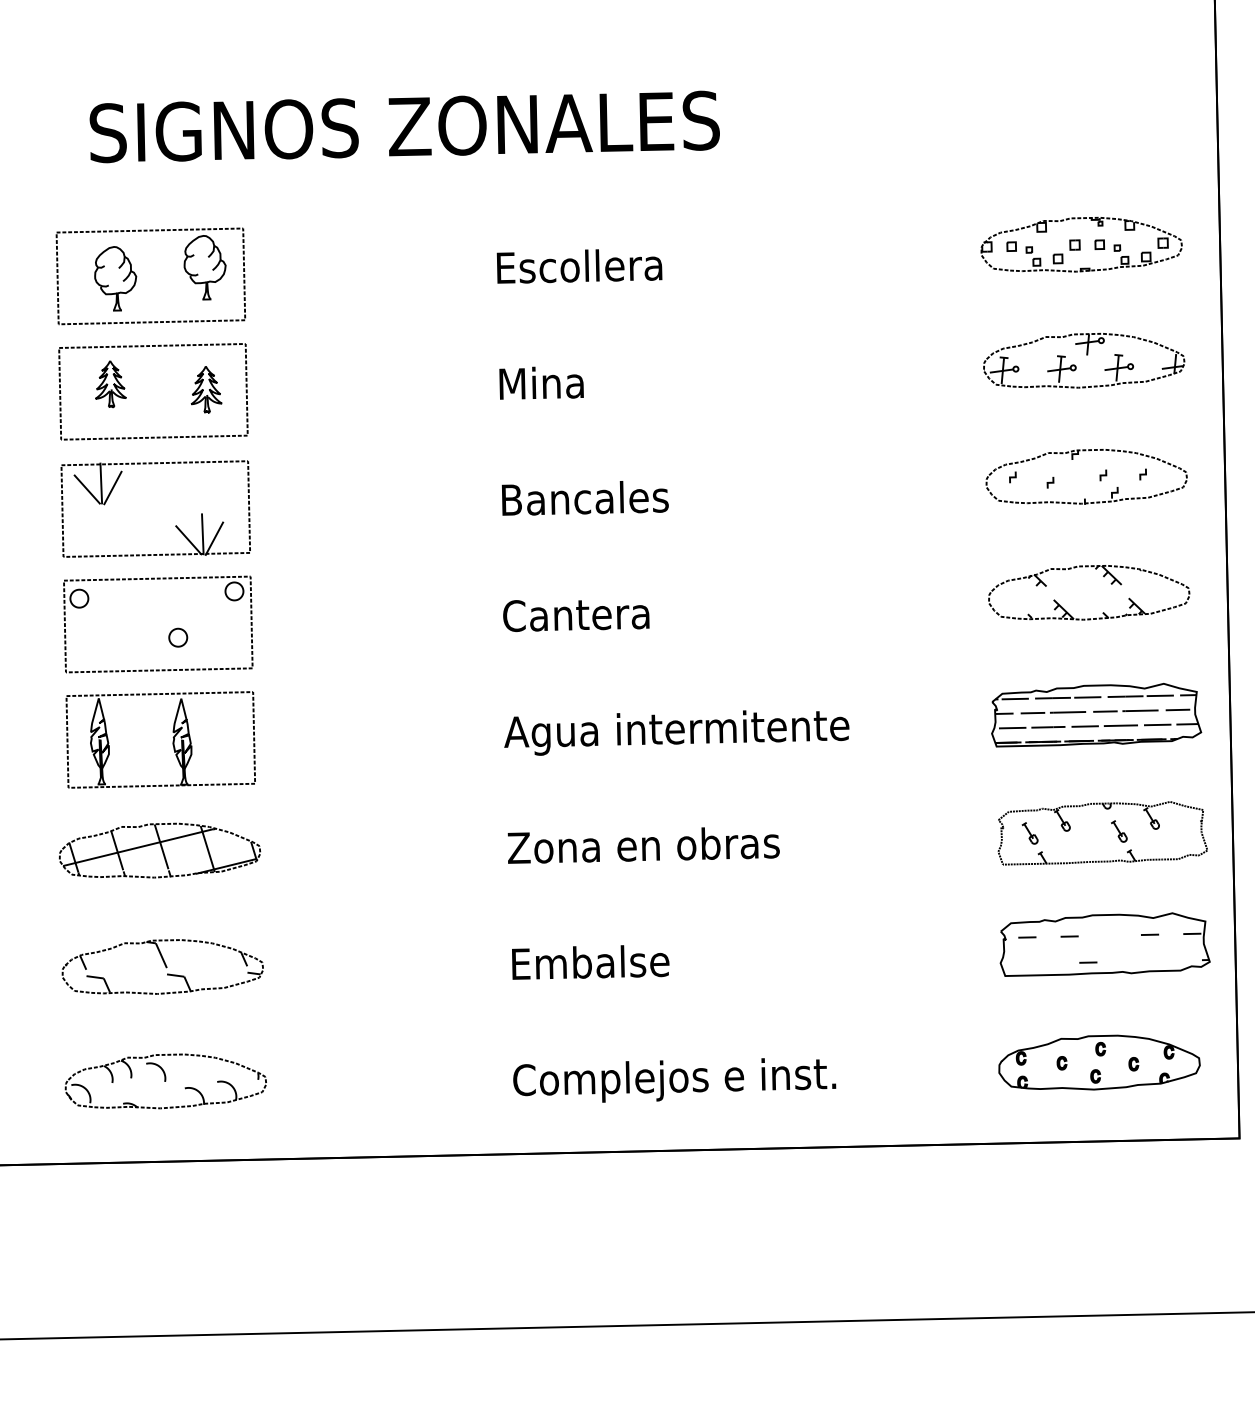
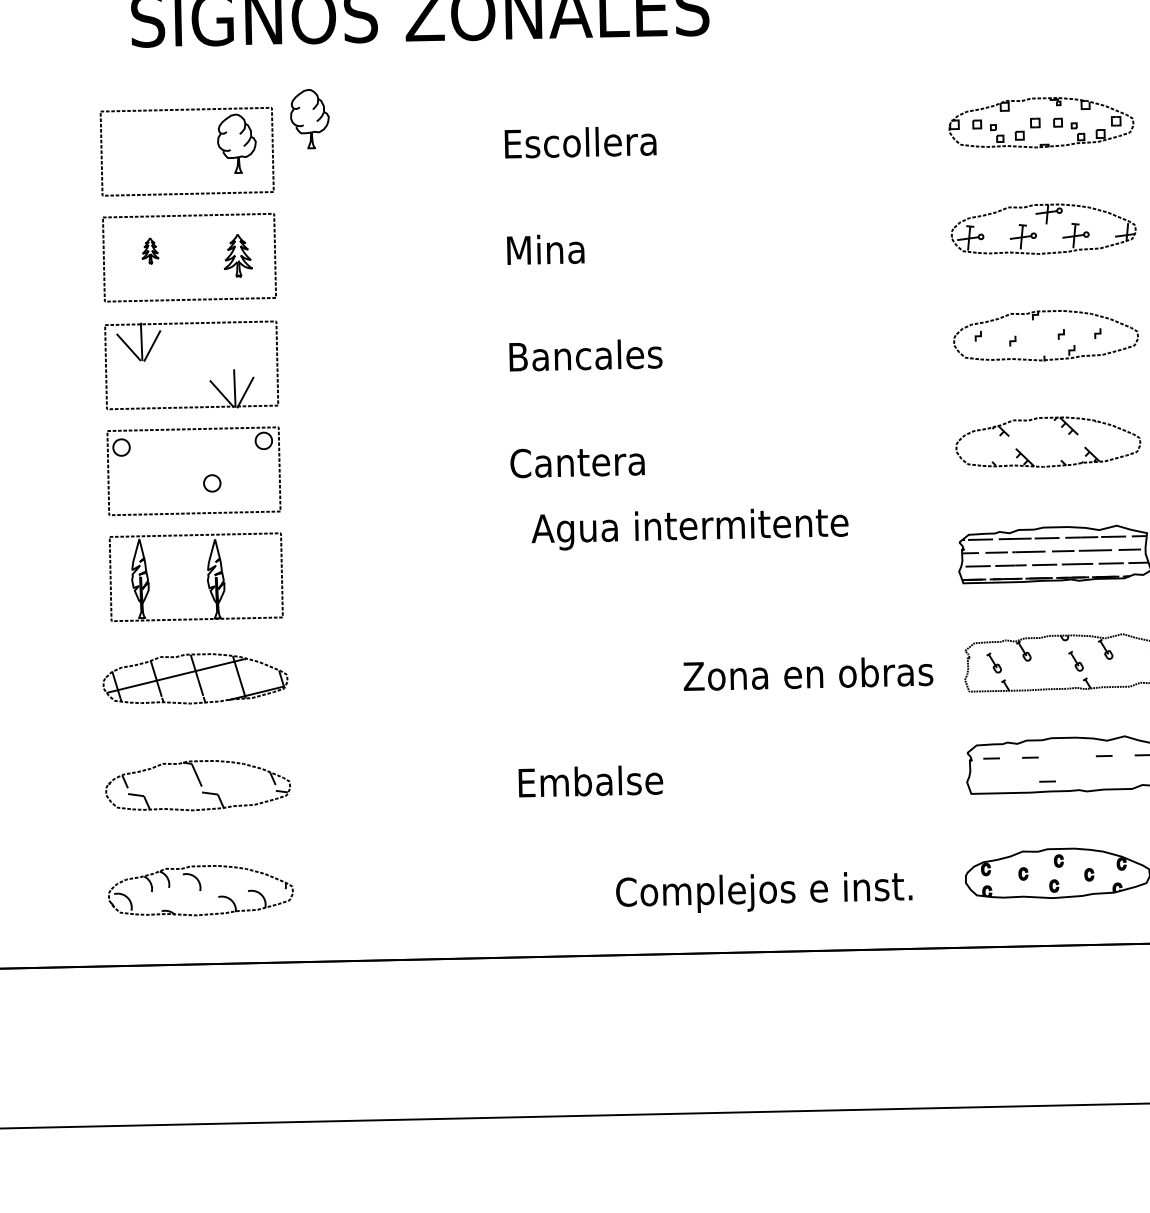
part: (115, 278) -> (309, 118), moved
part: (110, 384) -> (150, 251), size x0.6
text: (676, 732) -> (689, 529), moved
text: (643, 845) -> (808, 674), moved
text: (674, 1080) -> (764, 892), moved

